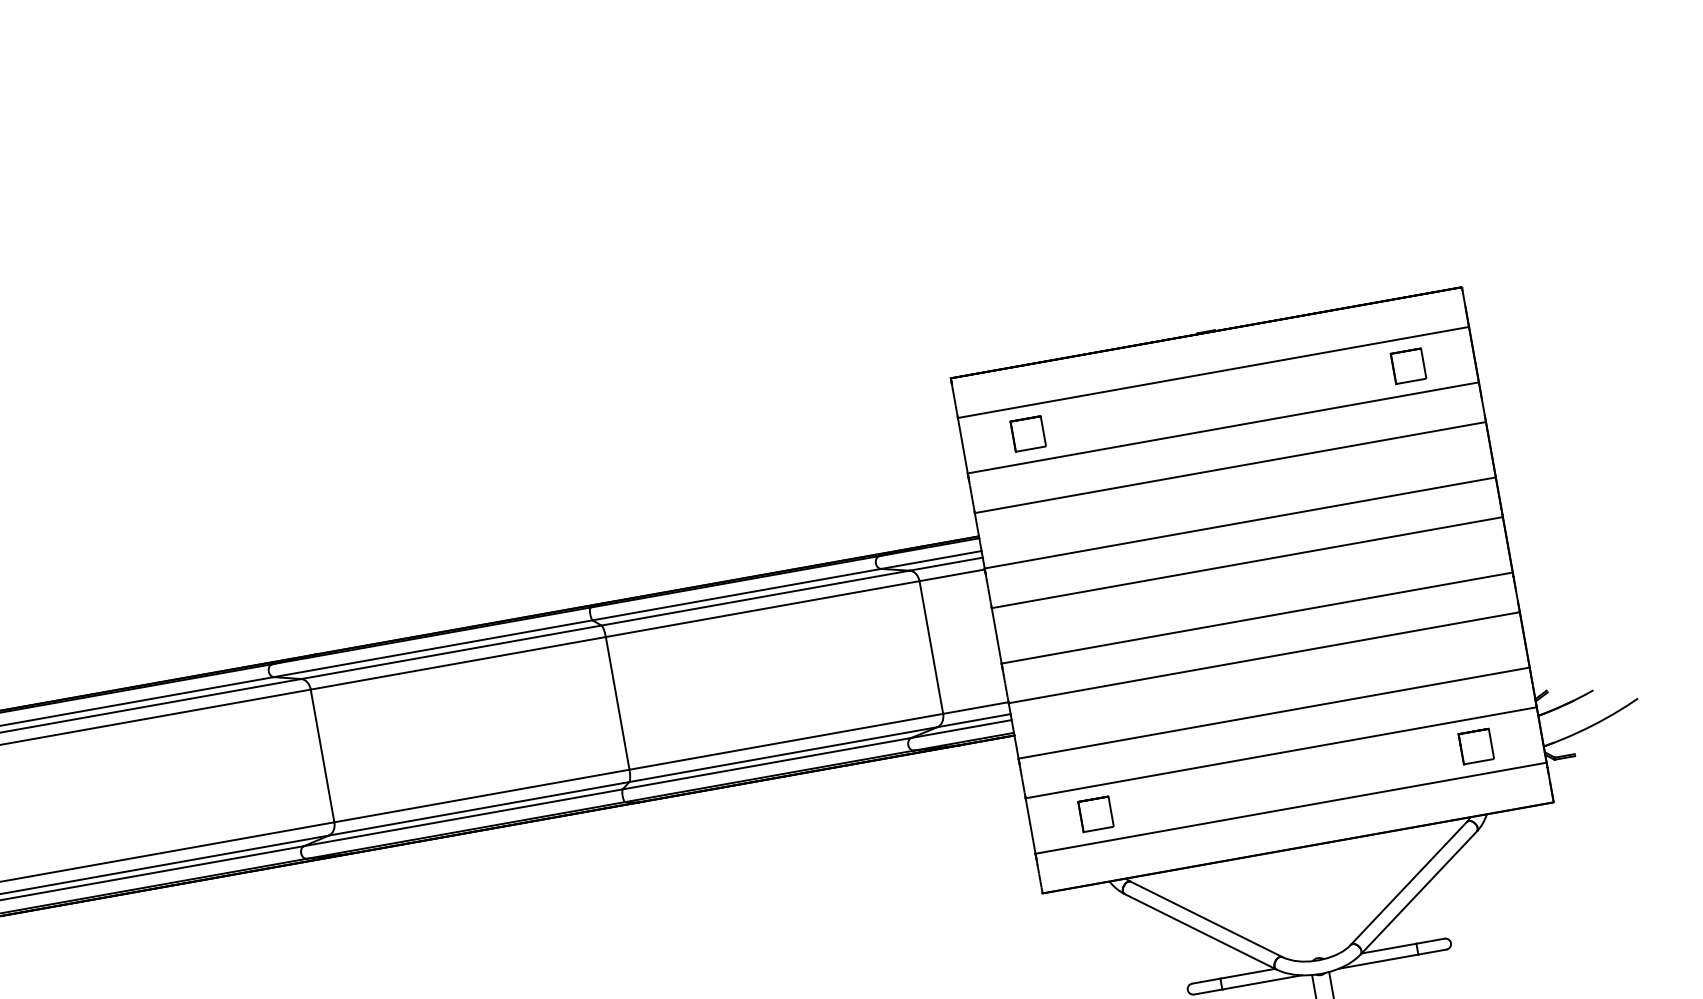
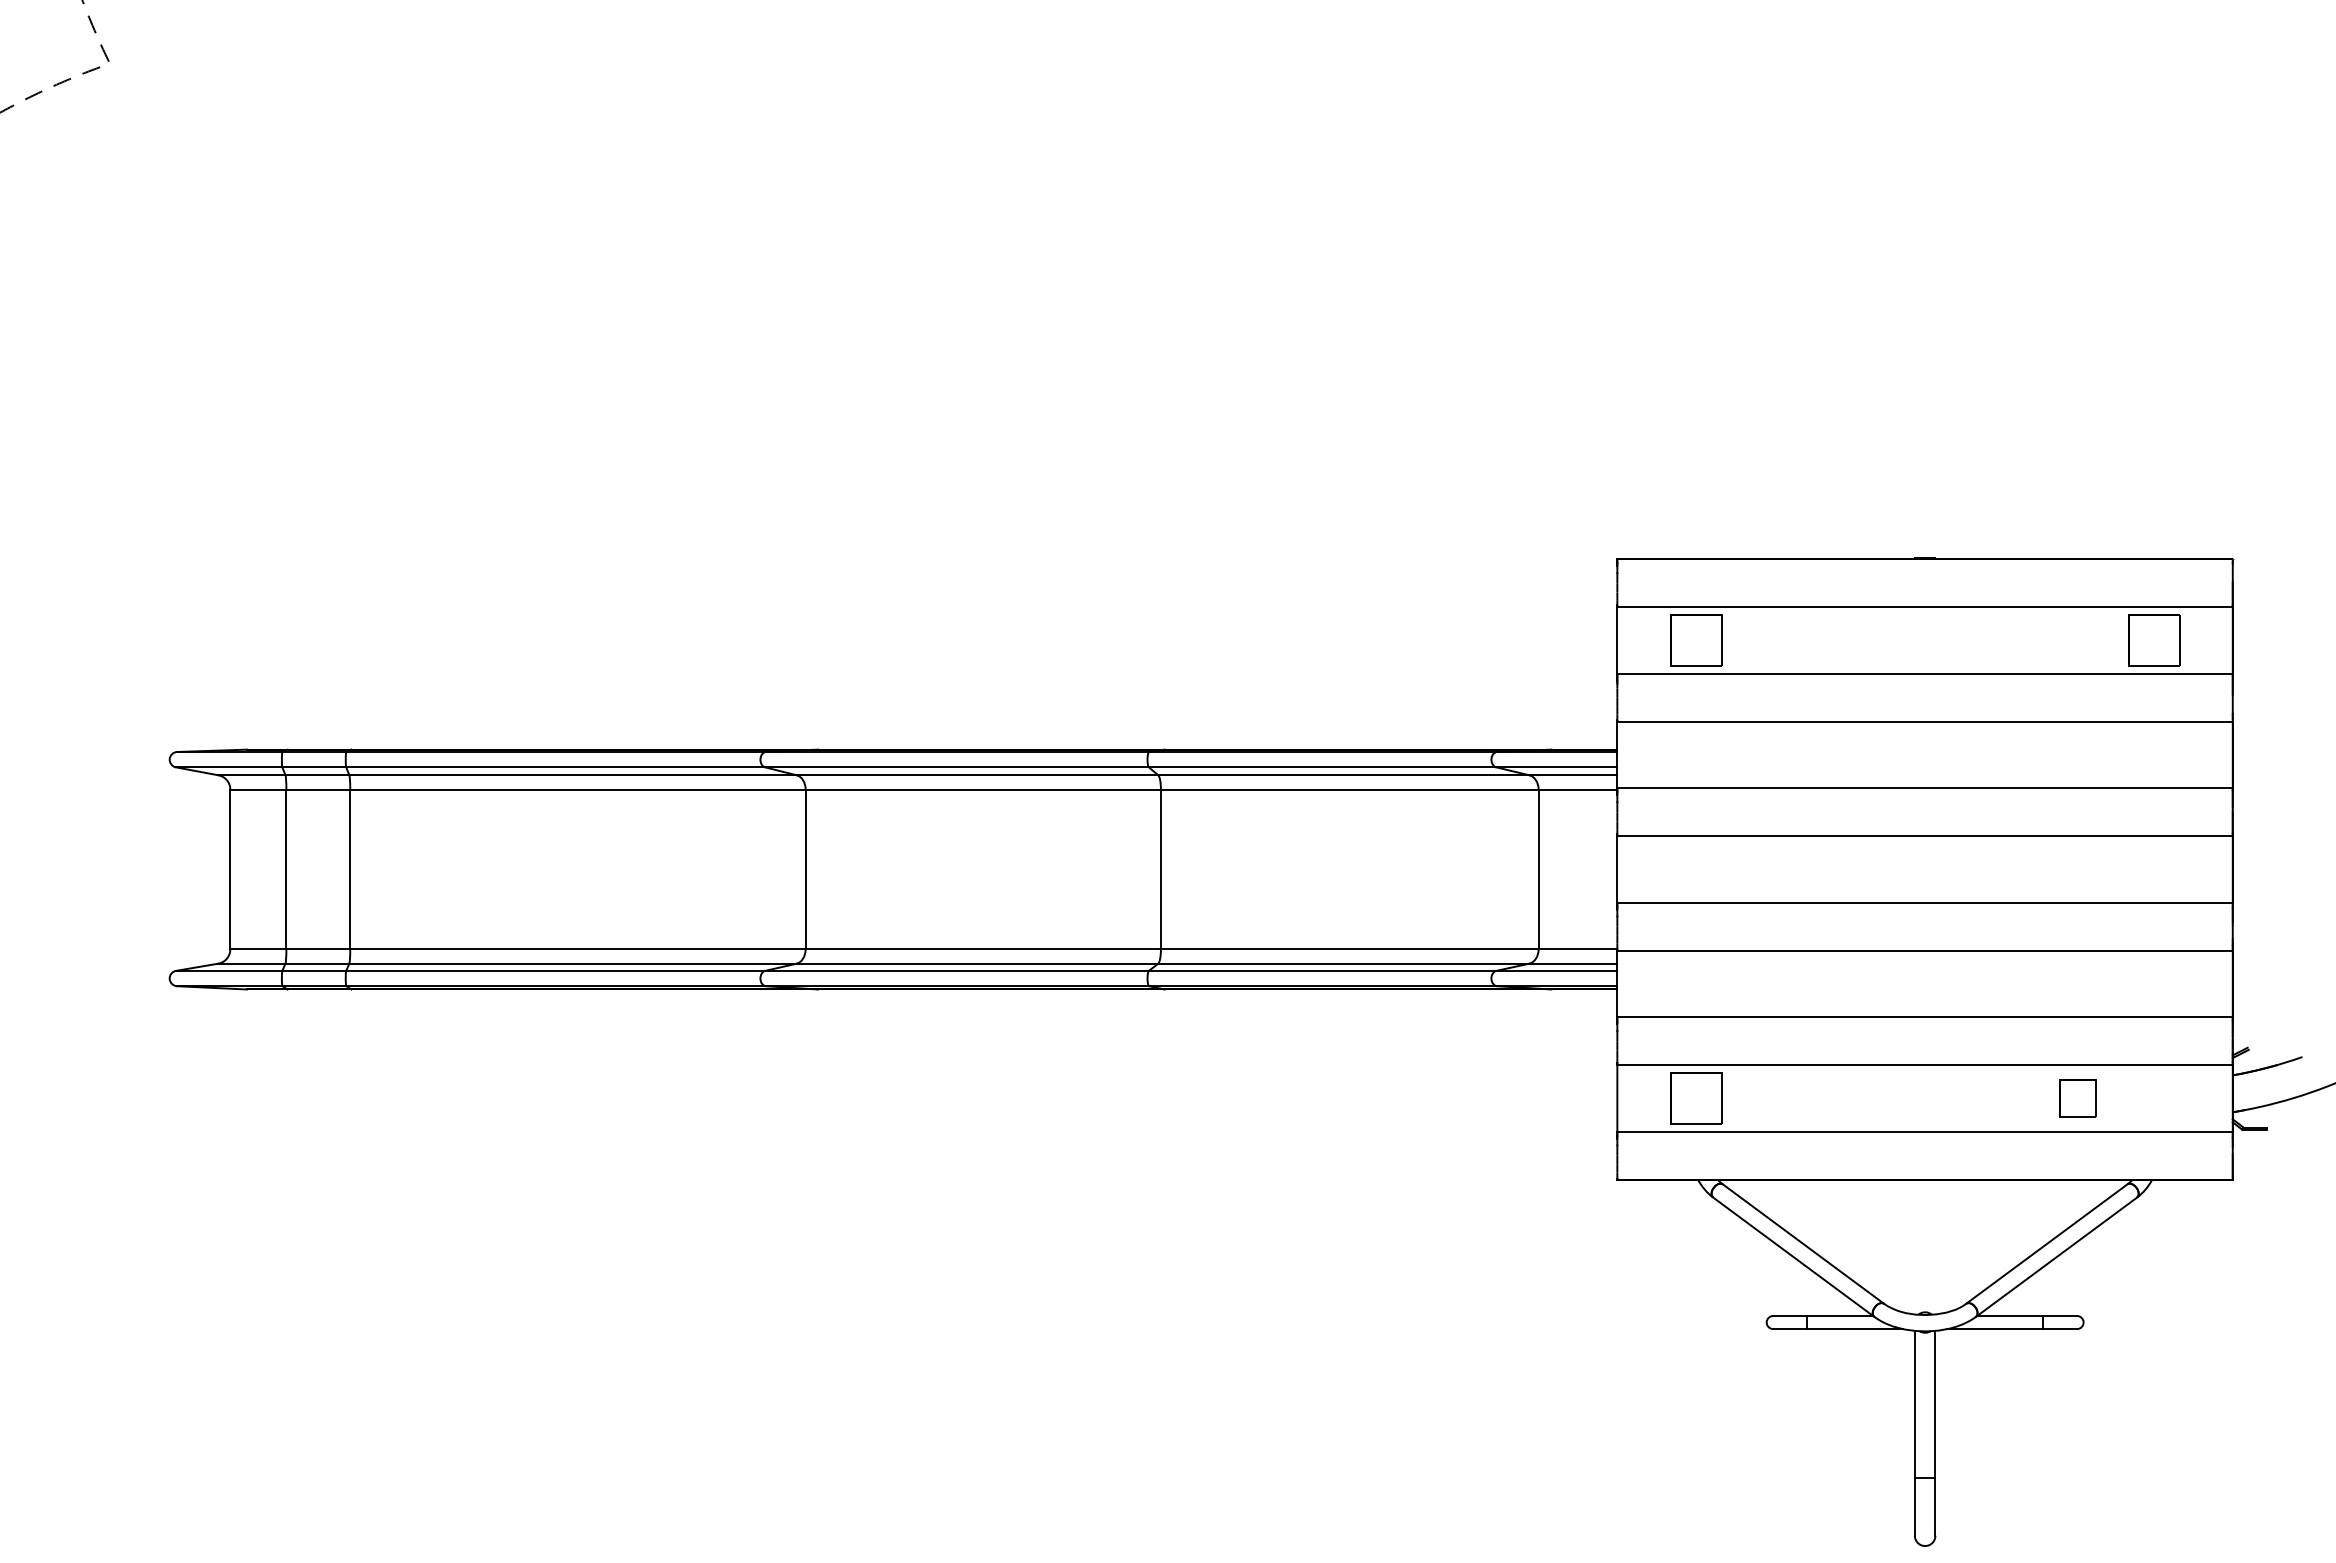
part: (1408, 366) -> (2153, 640), size x1.4
part: (1027, 434) -> (1695, 640), size x1.4
part: (1475, 746) -> (2077, 1098), moved
part: (1095, 814) -> (1695, 1098), size x1.4

